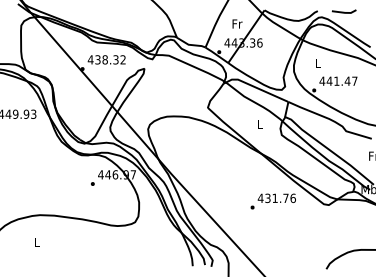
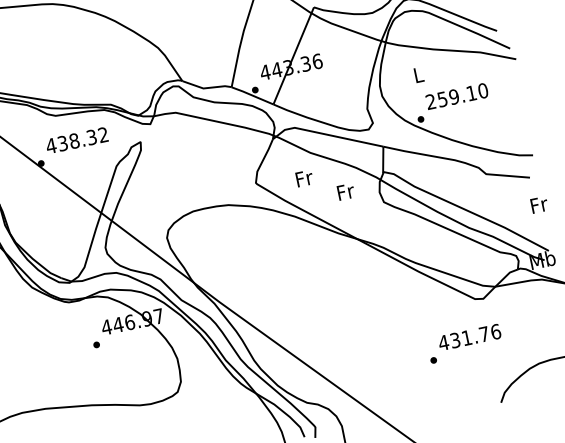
text: (237, 23) -> (304, 177), moved
text: (338, 80) -> (456, 95), 441.47 -> 259.10
text: (260, 123) -> (345, 190), L -> Fr
text: (272, 201) -> (463, 343), moved

